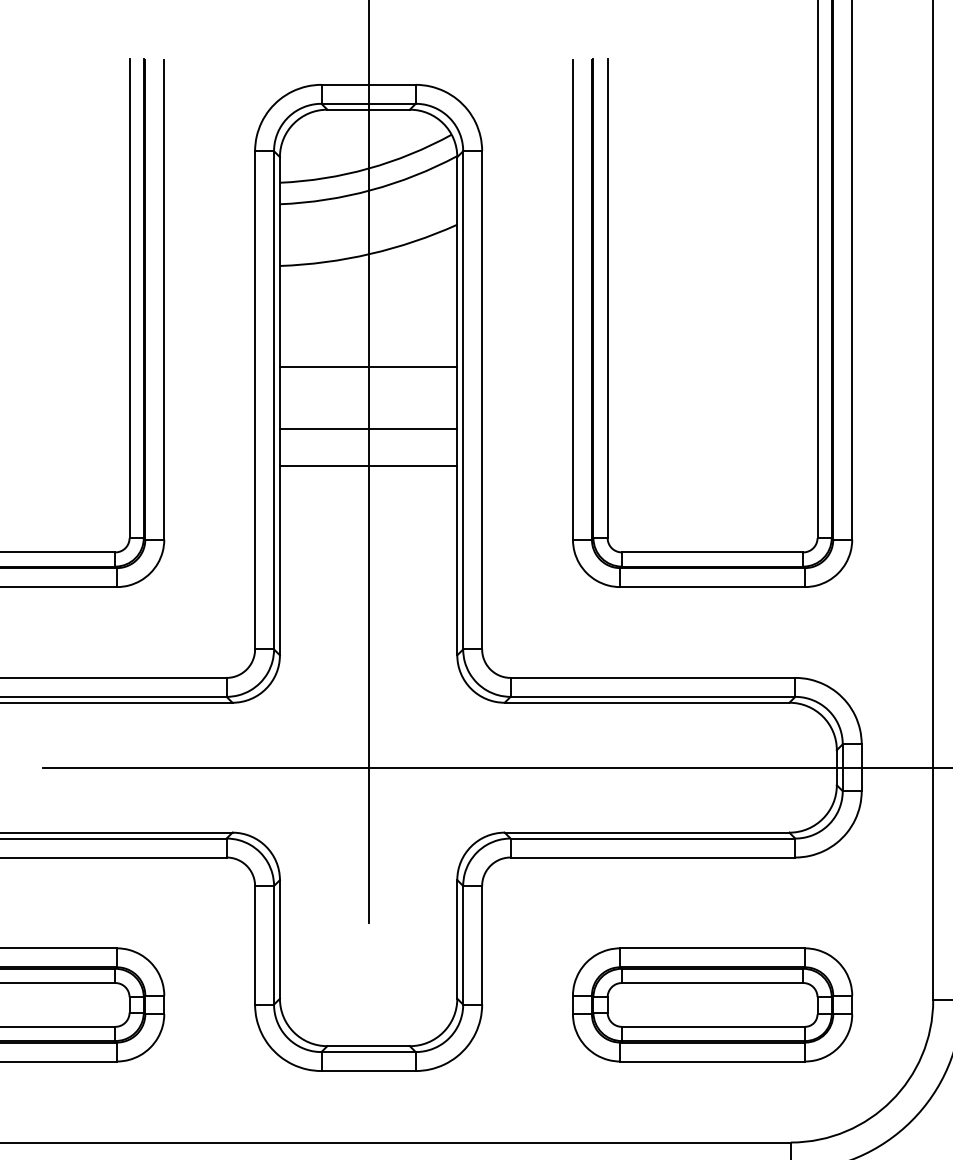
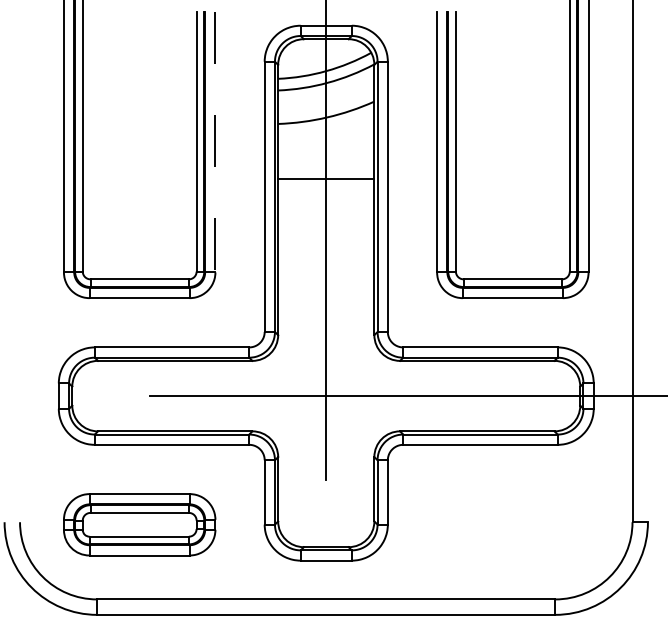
line: (164, 300) -> (215, 142), solid -> dashed
line: (369, 429) -> (326, 212), removed
line: (369, 466) -> (326, 232), removed
part: (711, 1004) -> (512, 524), removed

